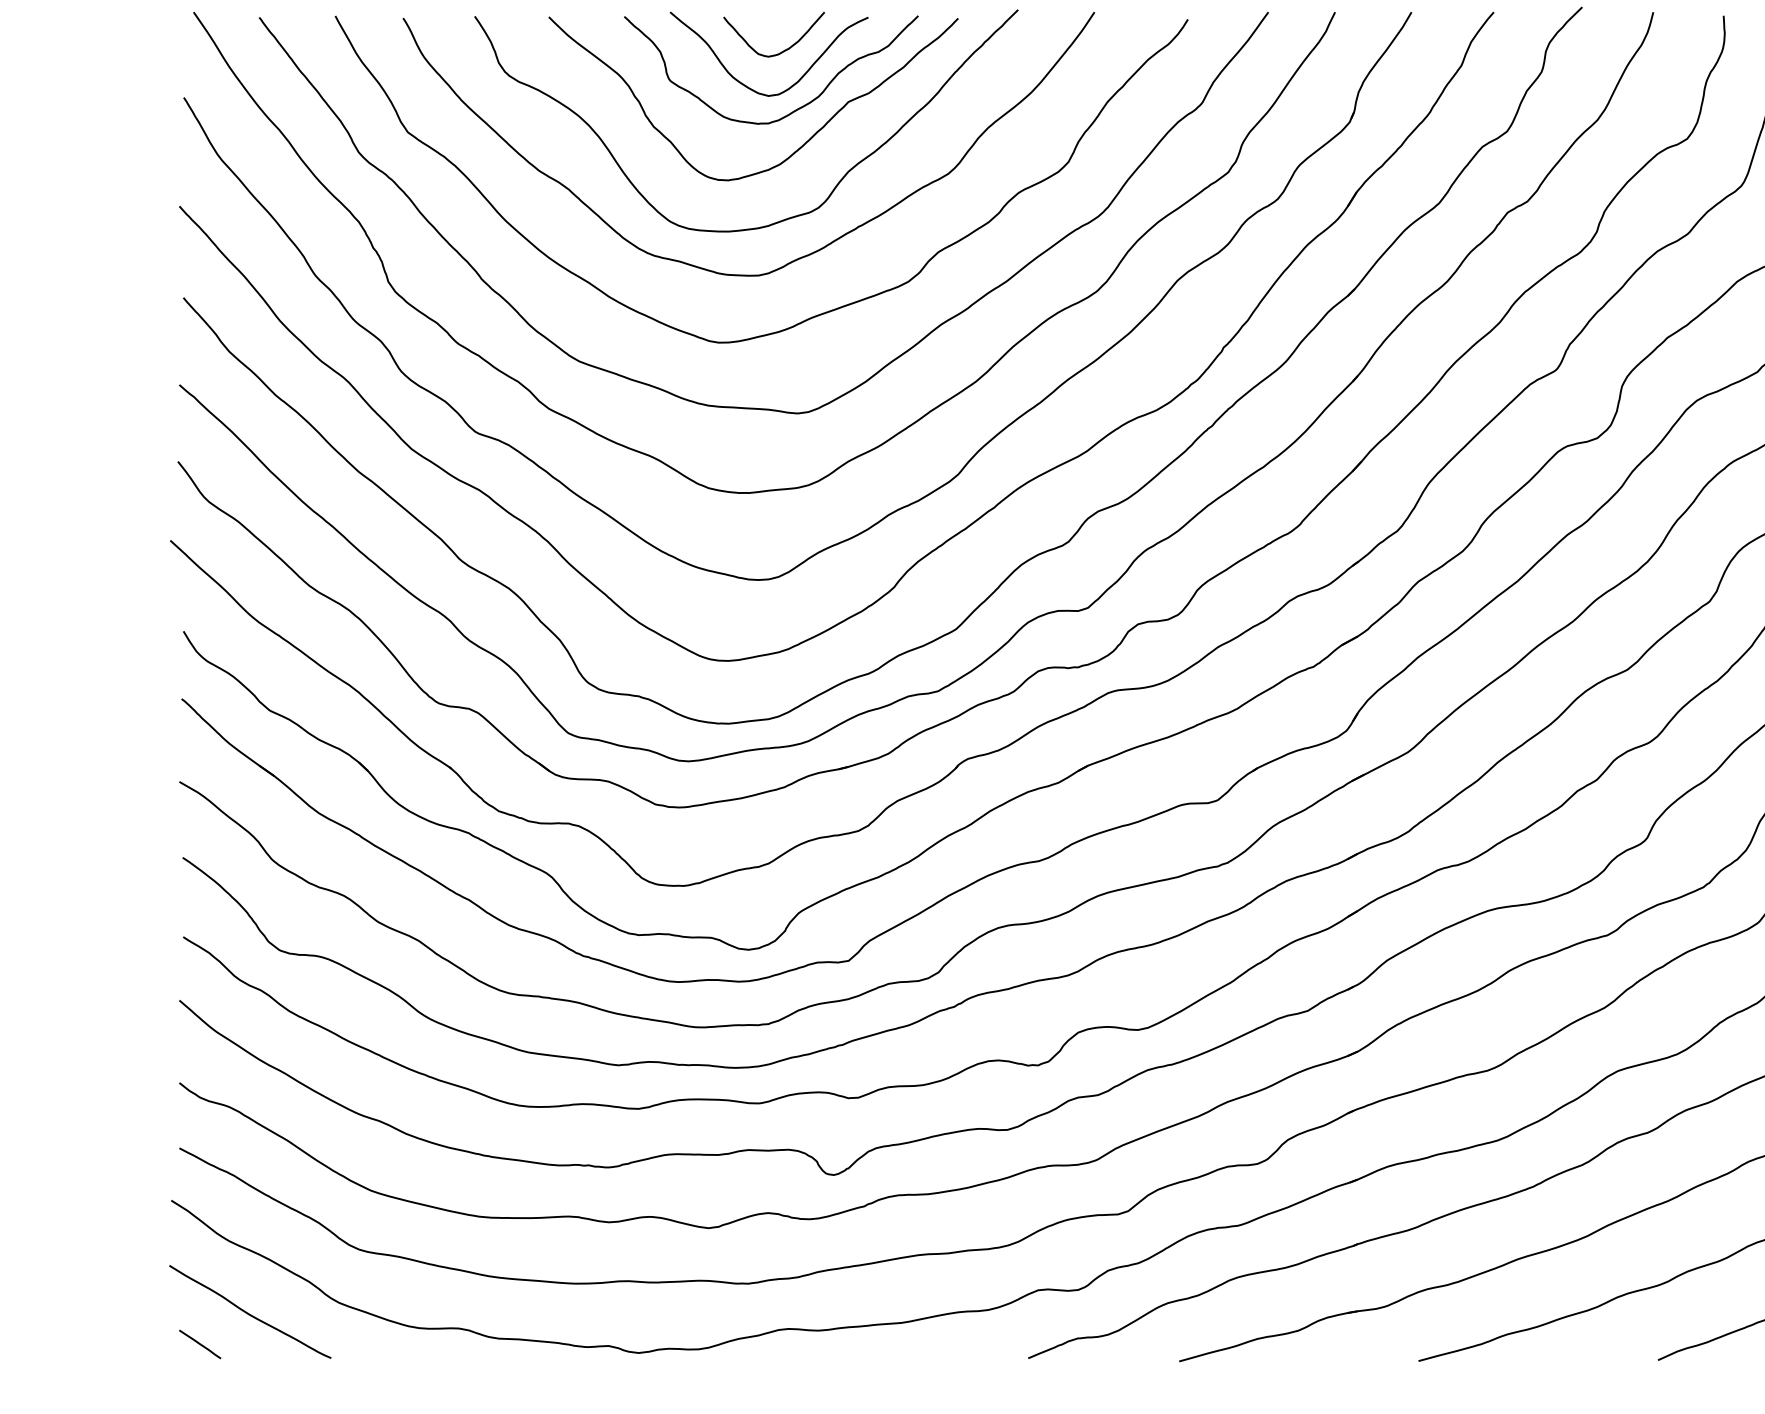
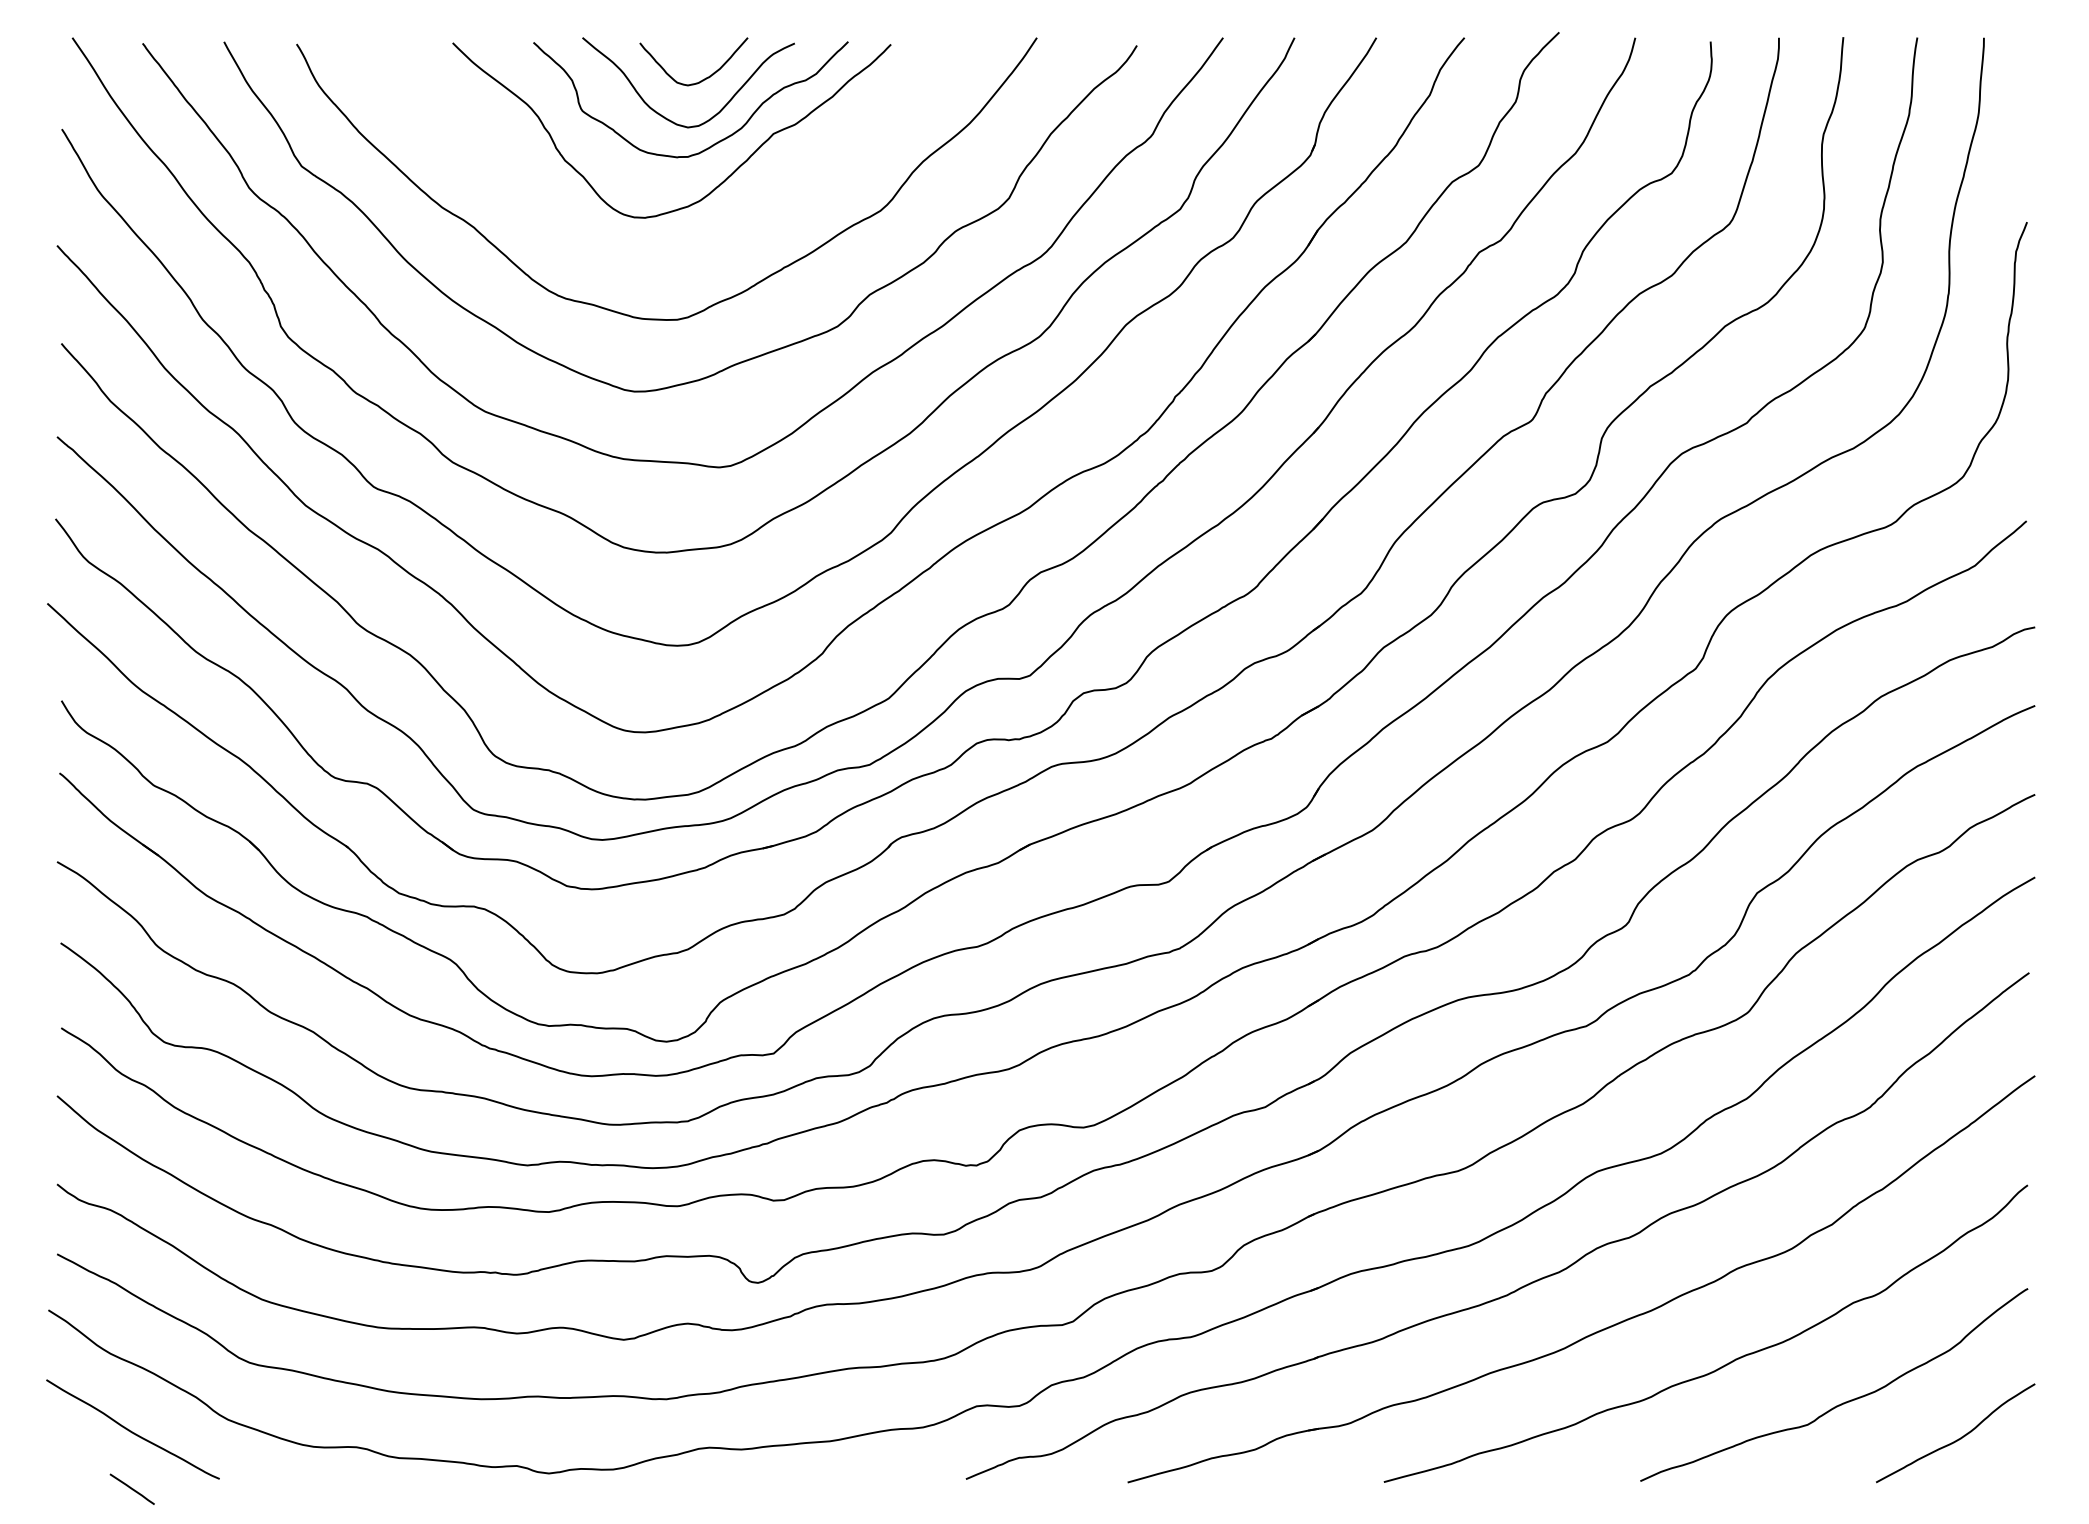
curve: (785, 218) -> (706, 258), removed
line: (199, 1343) -> (131, 1488), moved

